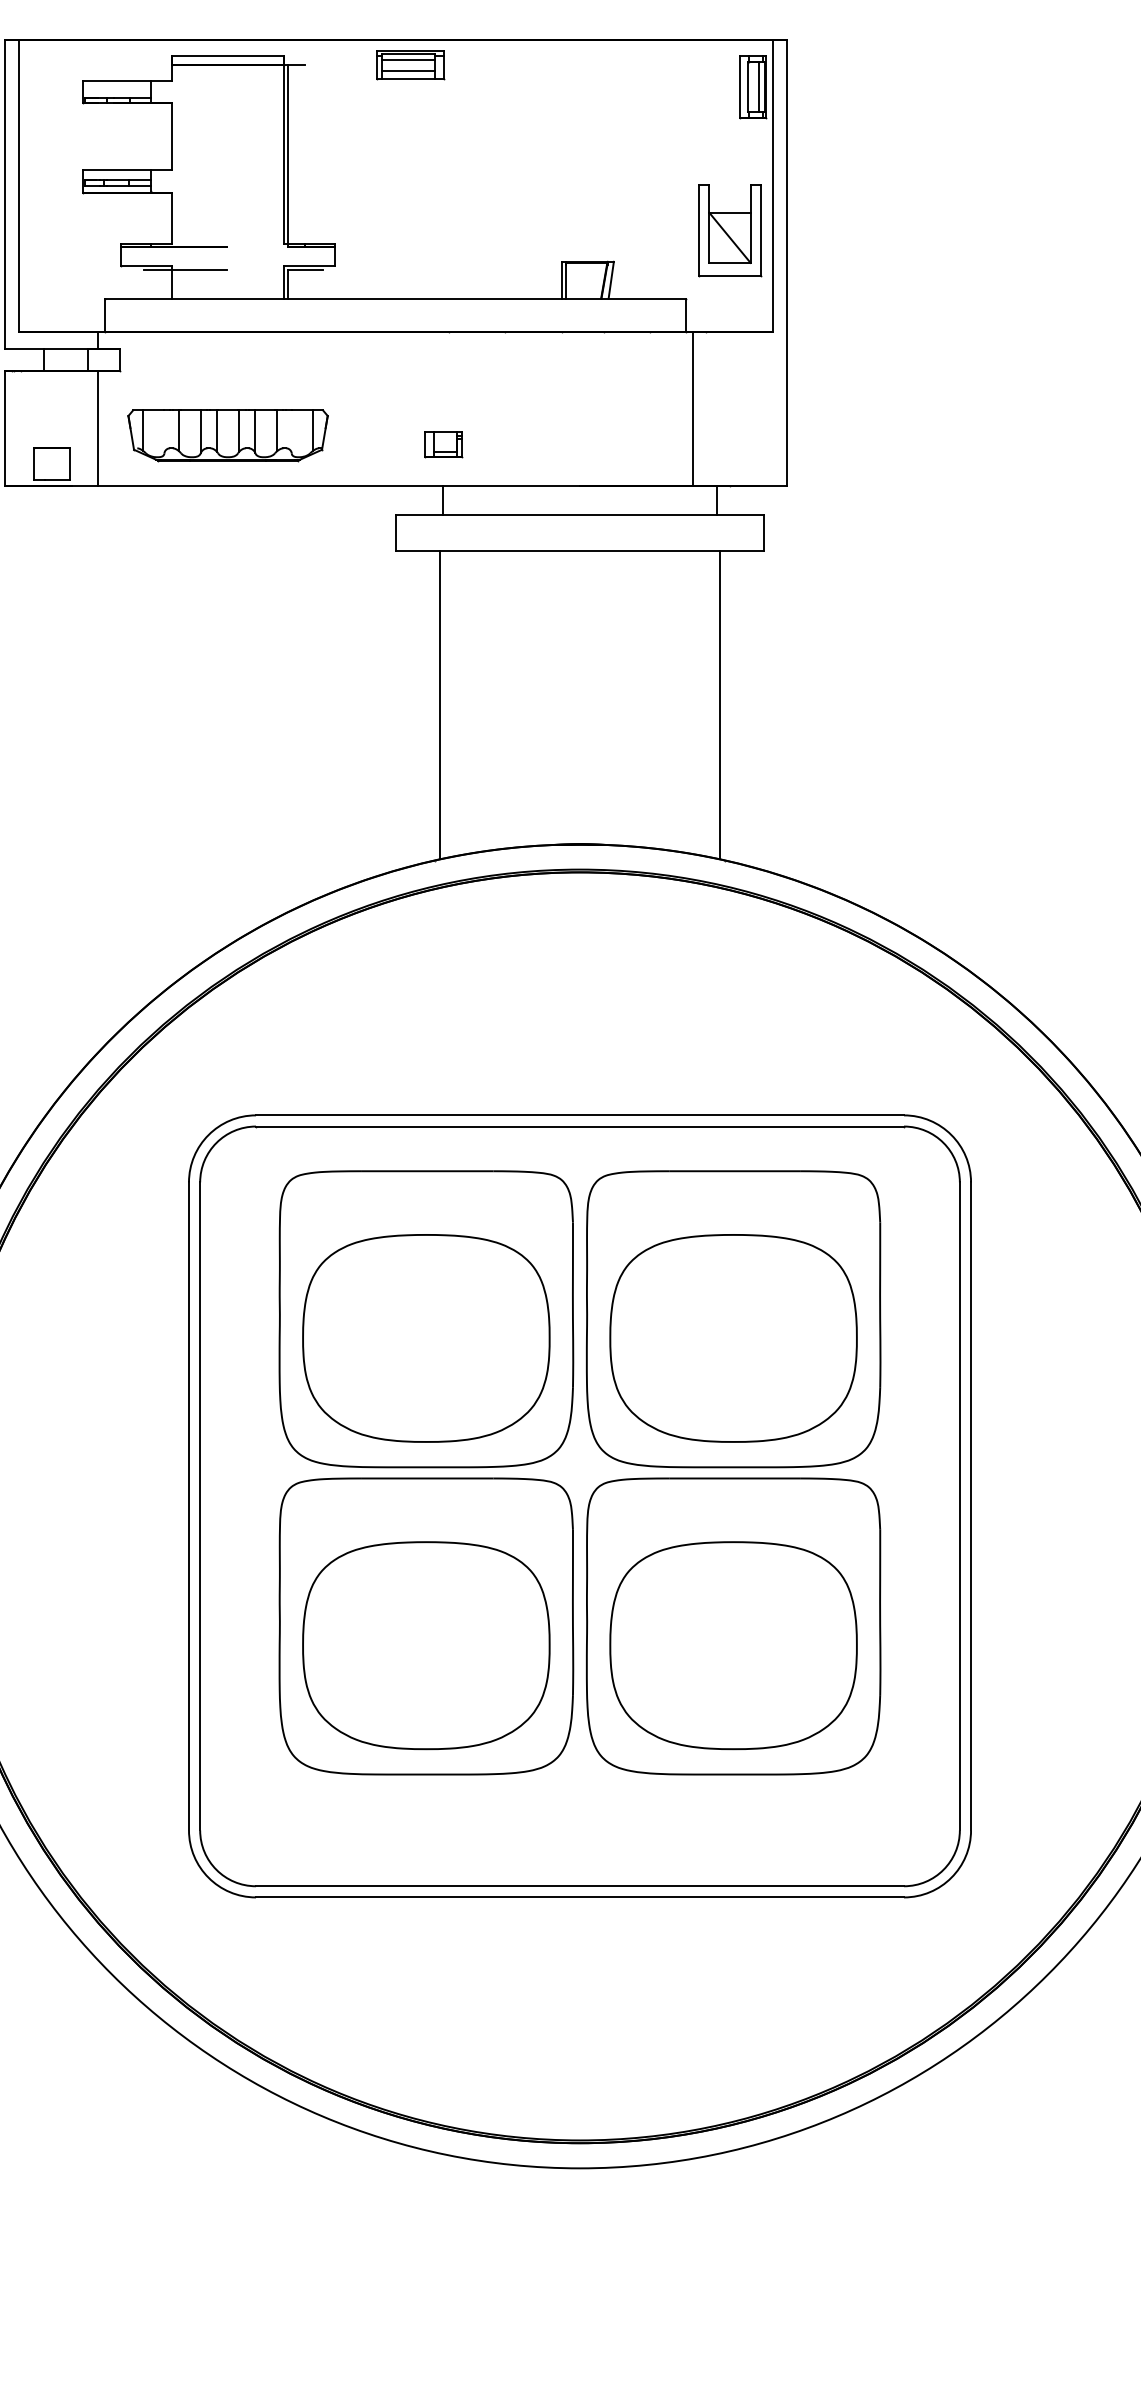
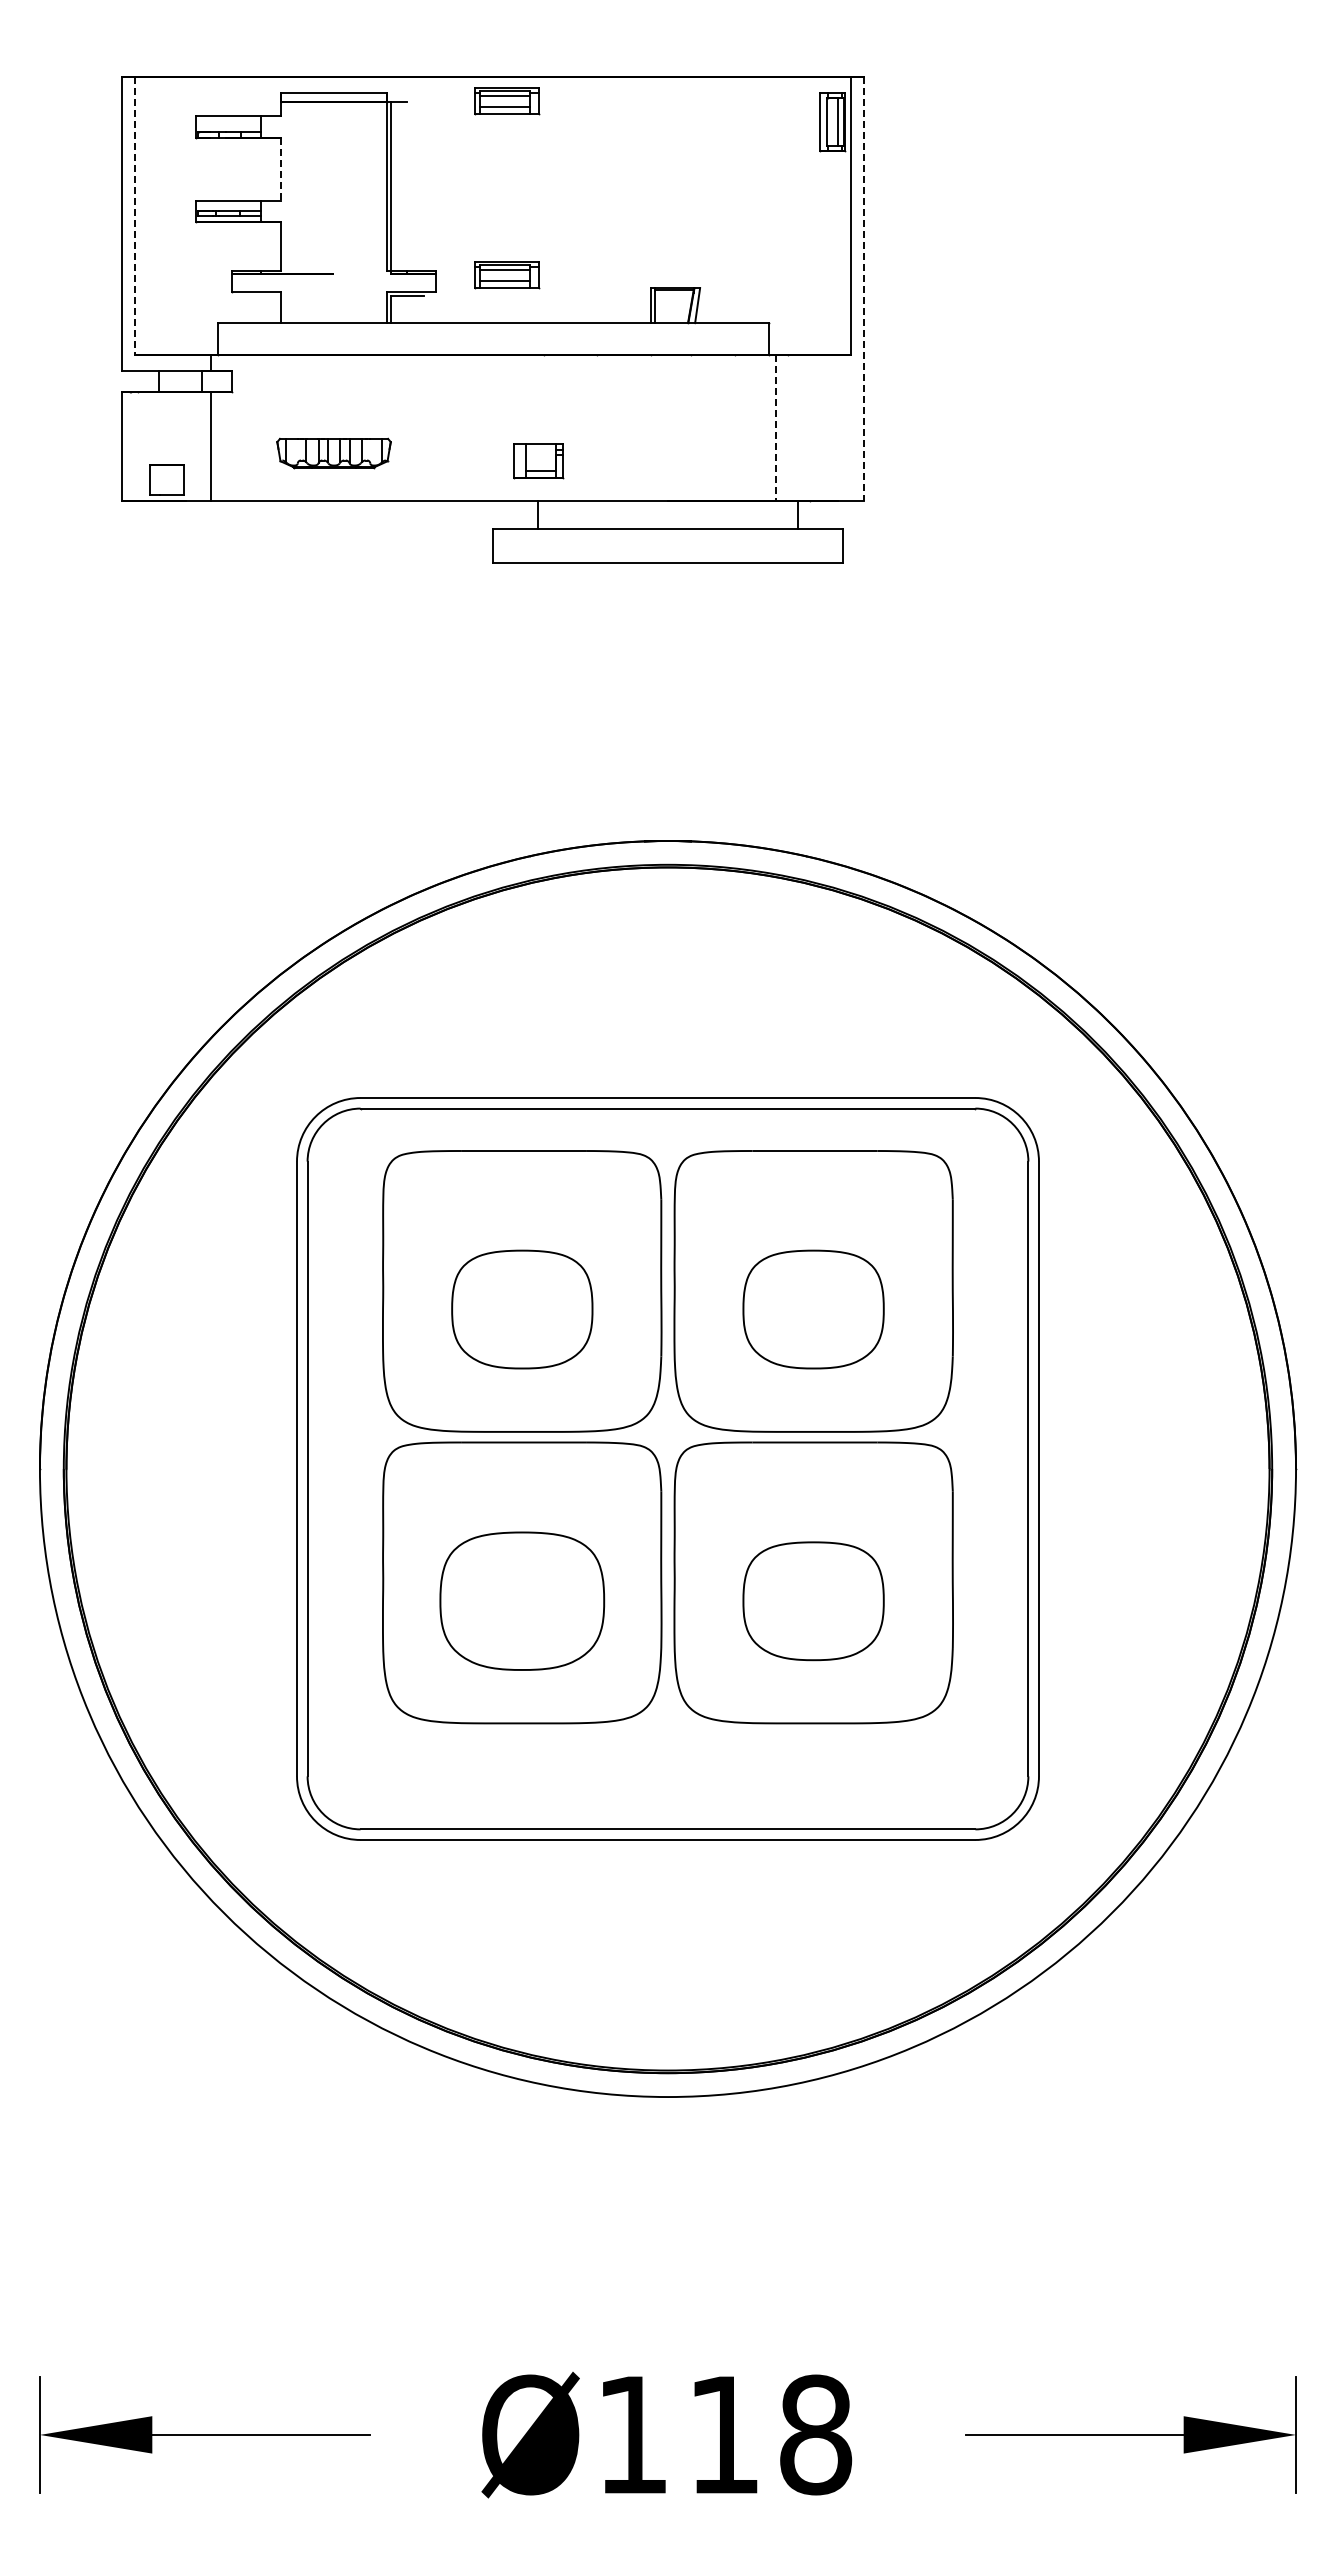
line: (172, 136) -> (281, 169), solid -> dashed
line: (18, 186) -> (135, 216), solid -> dashed
part: (730, 230) -> (810, 258), removed
part: (410, 248) -> (507, 275), added
line: (787, 263) -> (864, 289), solid -> dashed
line: (185, 269) -> (293, 295), removed
line: (693, 409) -> (775, 428), solid -> dashed
part: (227, 436) -> (333, 453), size x0.6
part: (443, 444) -> (538, 461), size x1.4
line: (440, 704) -> (535, 708), removed
line: (719, 704) -> (800, 708), removed
part: (426, 1338) -> (522, 1309), size x0.6
part: (733, 1338) -> (813, 1309), size x0.6
part: (426, 1646) -> (522, 1601), size x0.7
part: (733, 1646) -> (813, 1601), size x0.6

